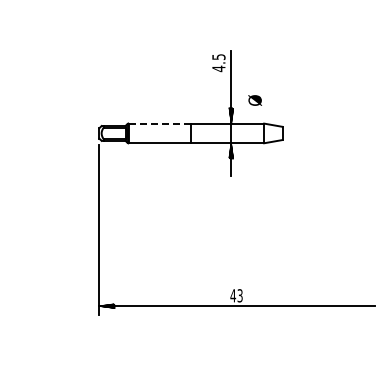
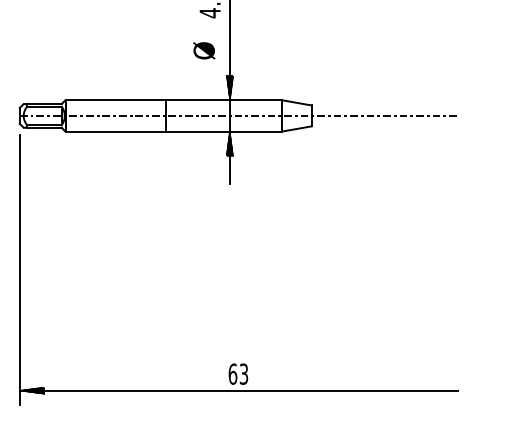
text: (254, 100) -> (203, 50), moved
line: (159, 123) -> (115, 100), dashed -> solid
line: (237, 133) -> (239, 115), added
text: (233, 295) -> (233, 373), 43 -> 63

